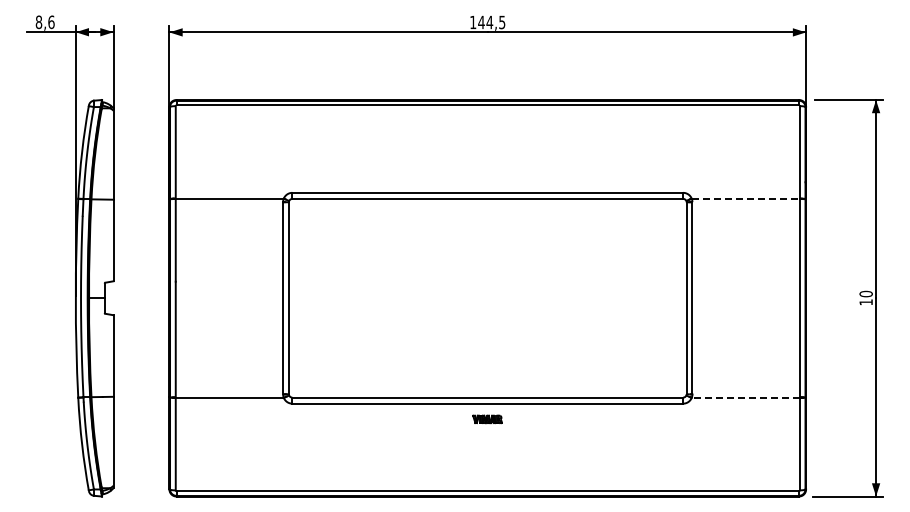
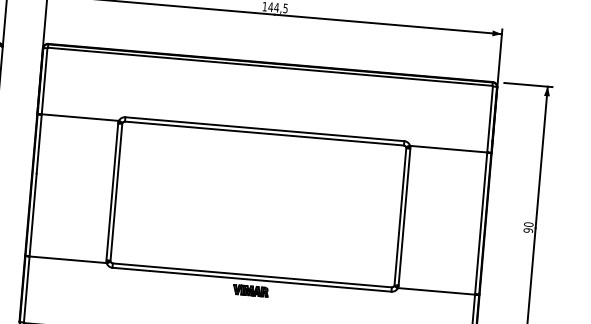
line: (746, 198) -> (449, 149), dashed -> solid
text: (865, 302) -> (527, 230), 10 -> 90
line: (745, 397) -> (436, 291), dashed -> solid
part: (487, 419) -> (250, 291), size x1.67

